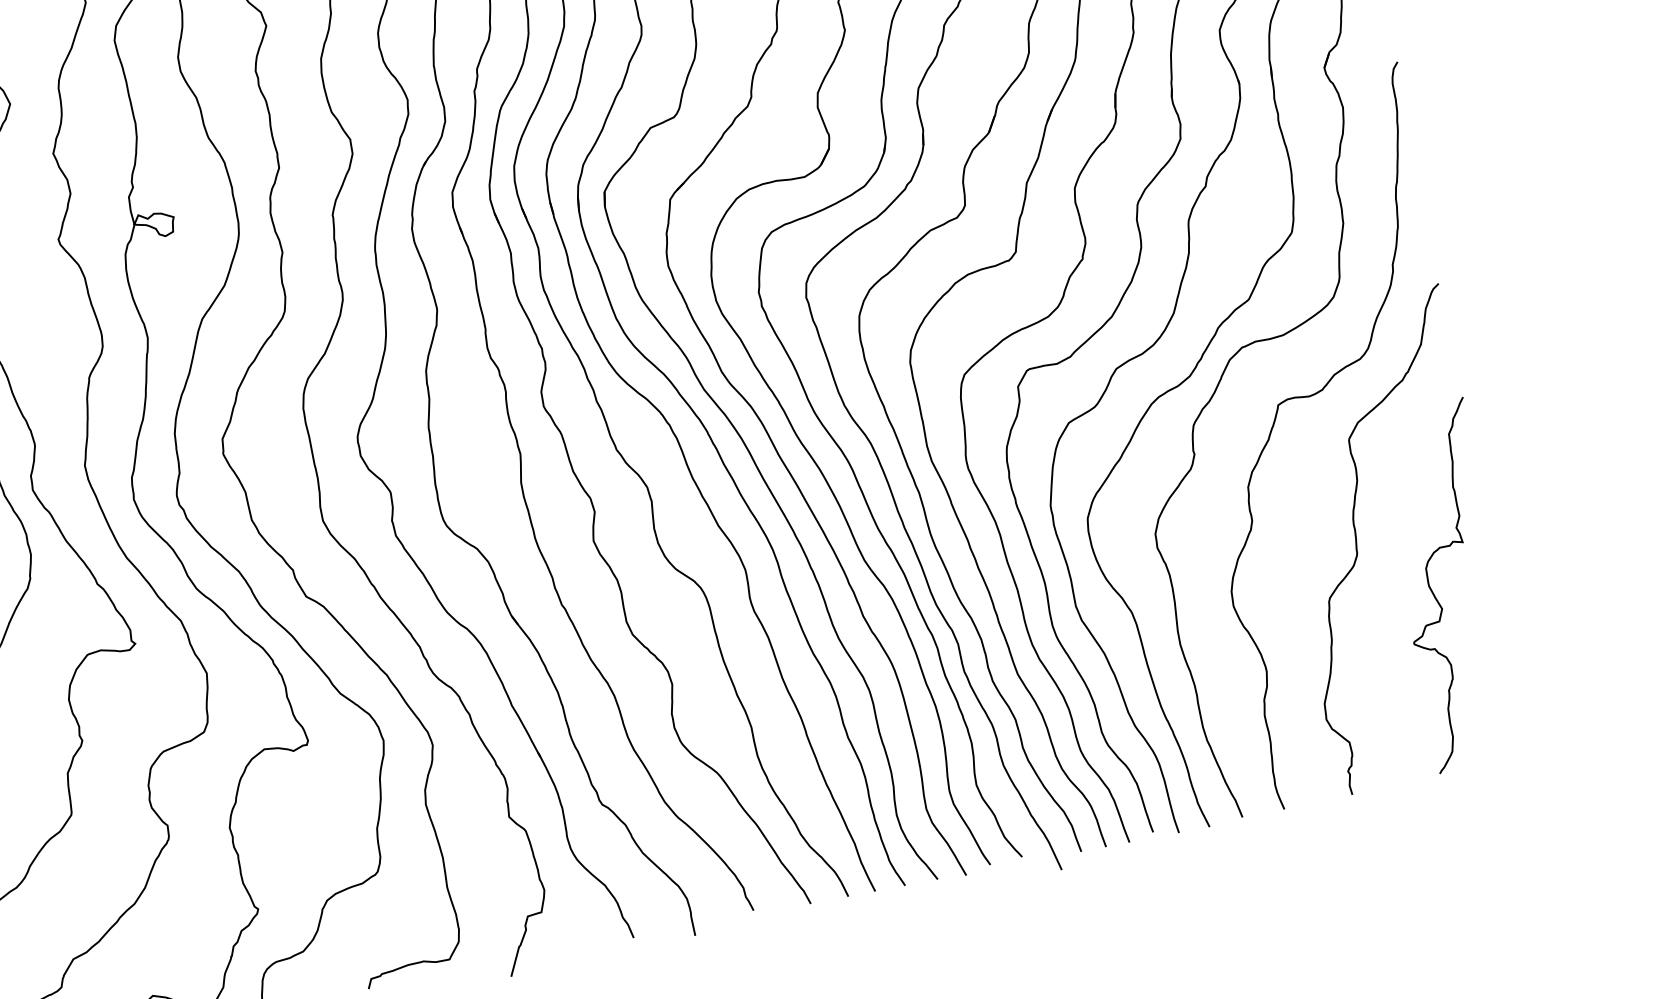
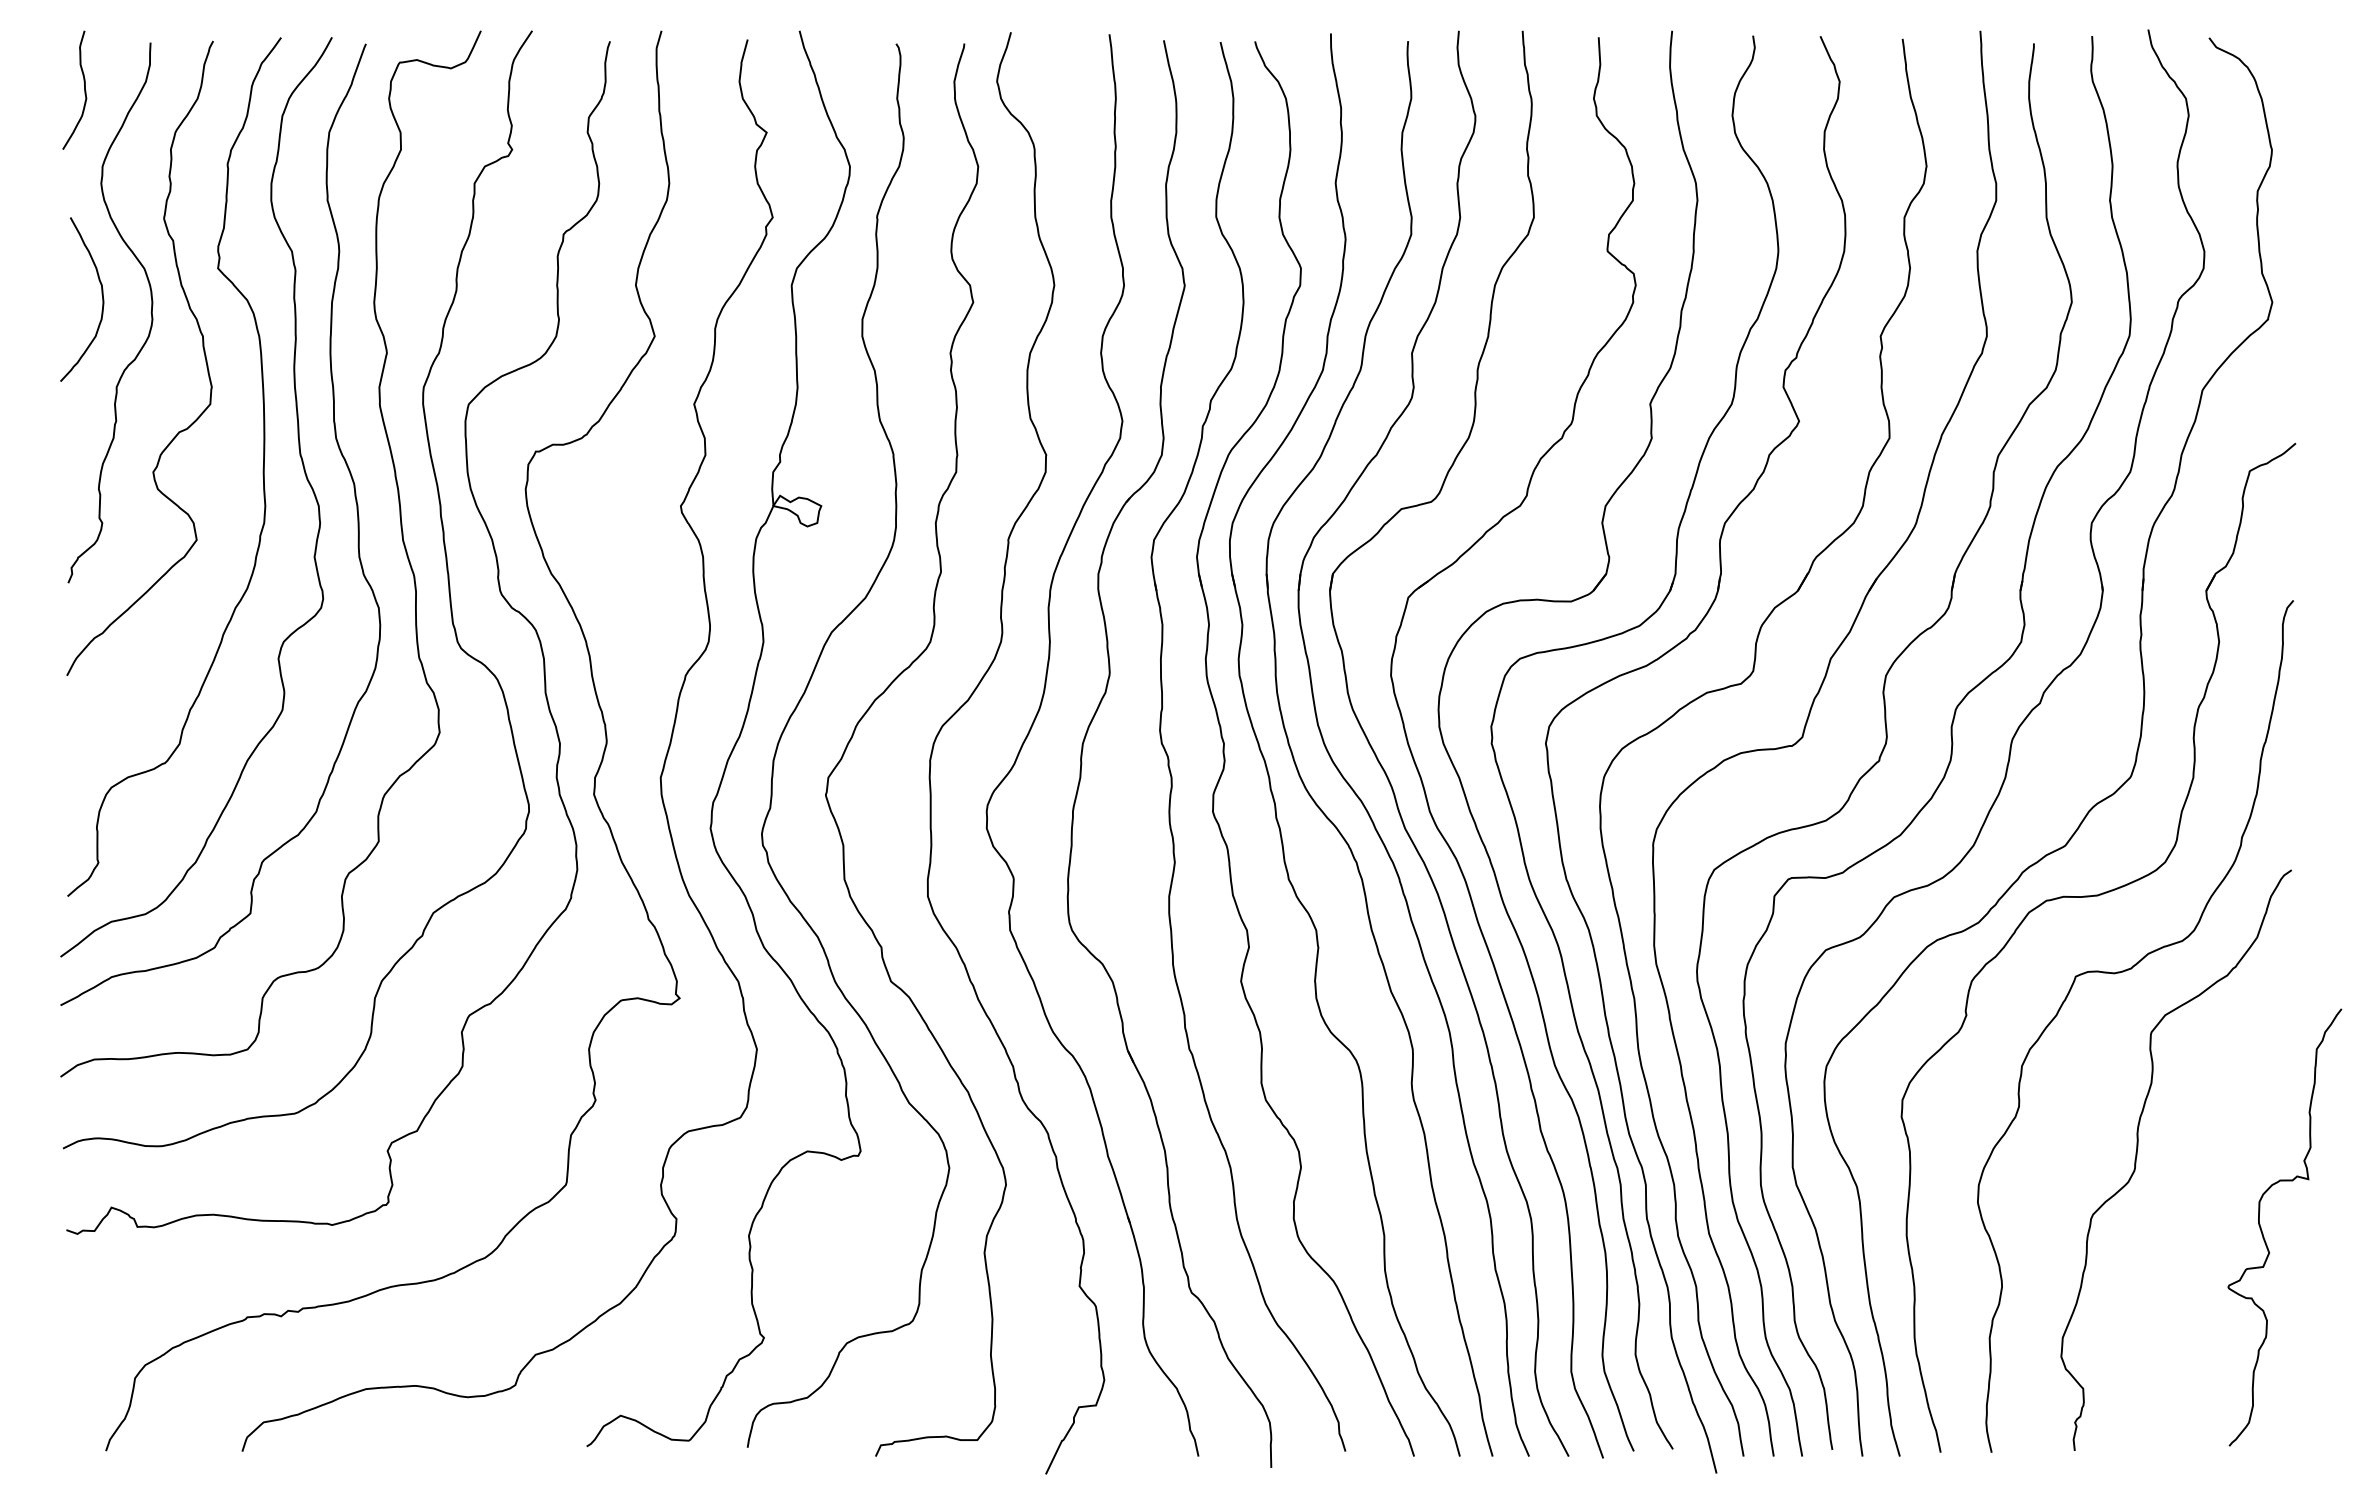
curve: (1434, 593) -> (2263, 1233), moved

